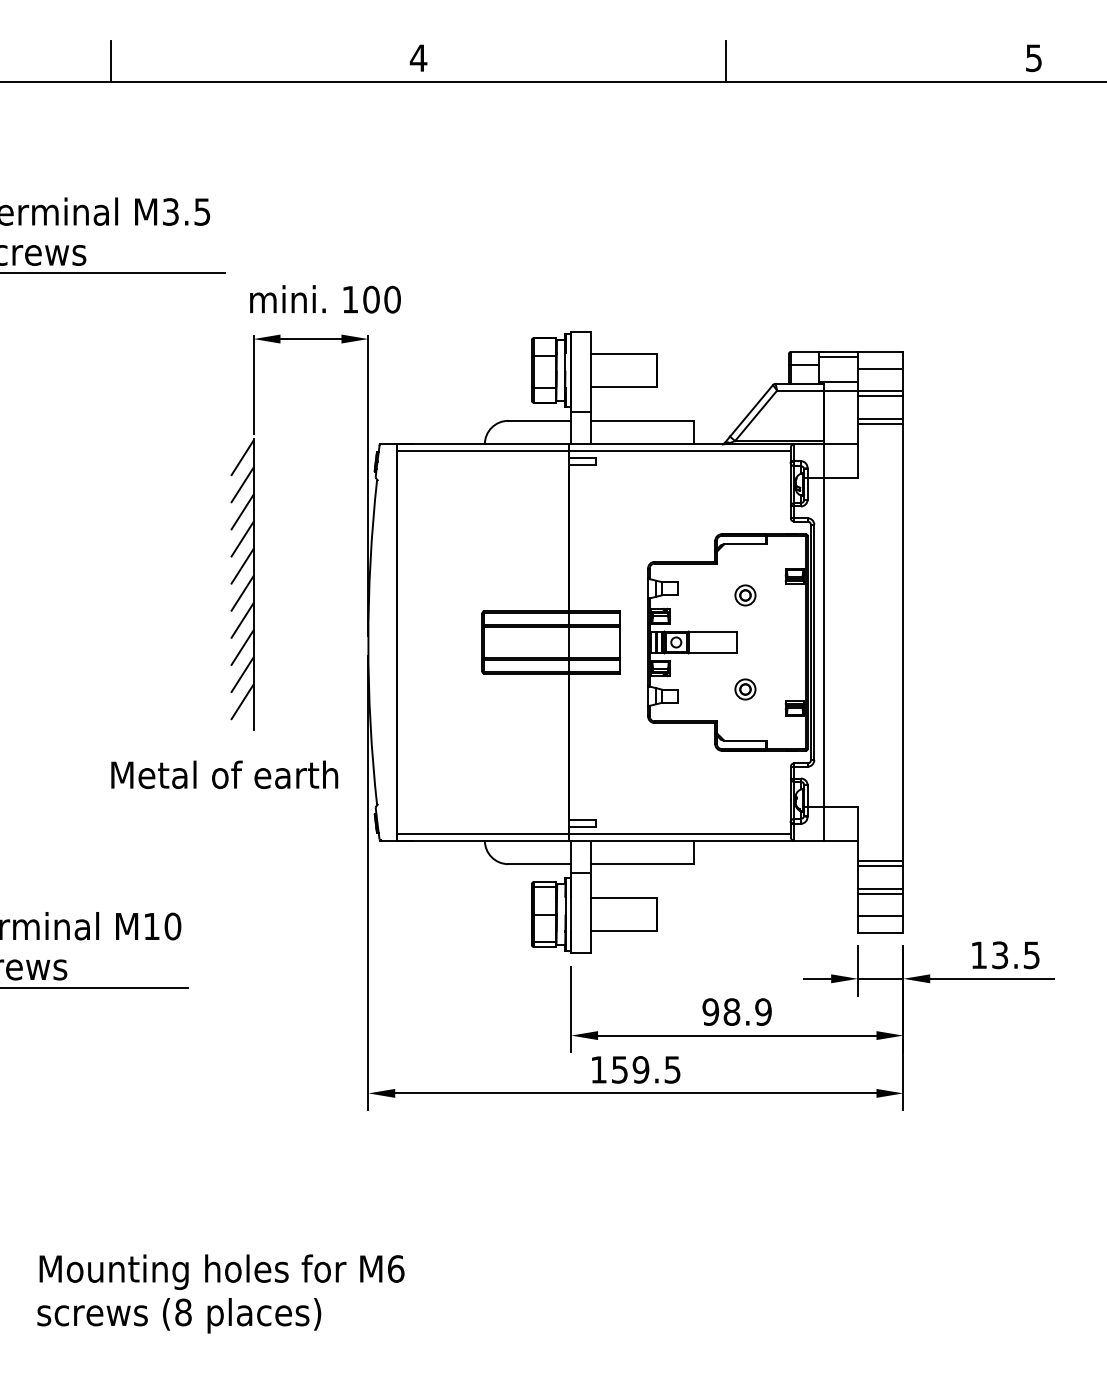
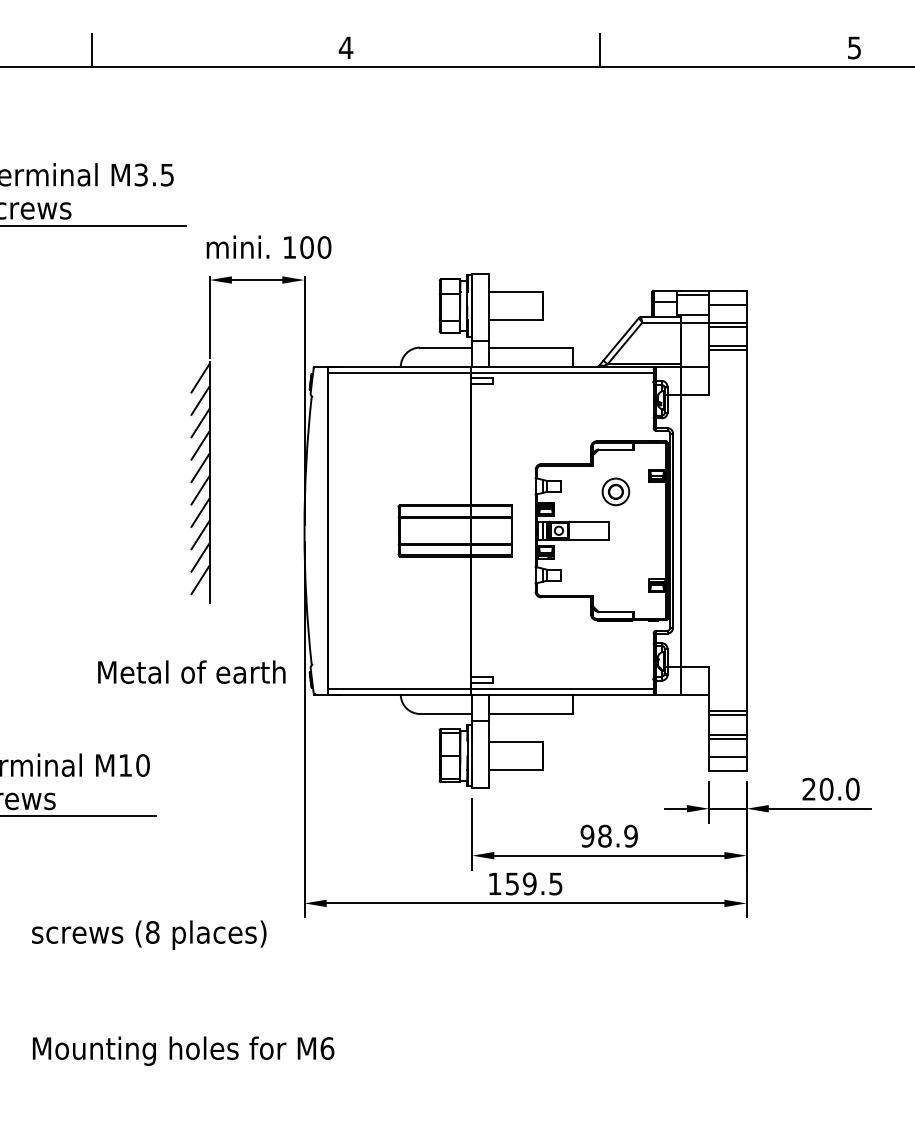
part: (745, 594) -> (616, 491), size x1.6
part: (745, 689) -> (616, 569), removed
text: (224, 774) -> (191, 671), moved
text: (1004, 954) -> (830, 788), 13.5 -> 20.0
text: (179, 1314) -> (149, 934), moved

